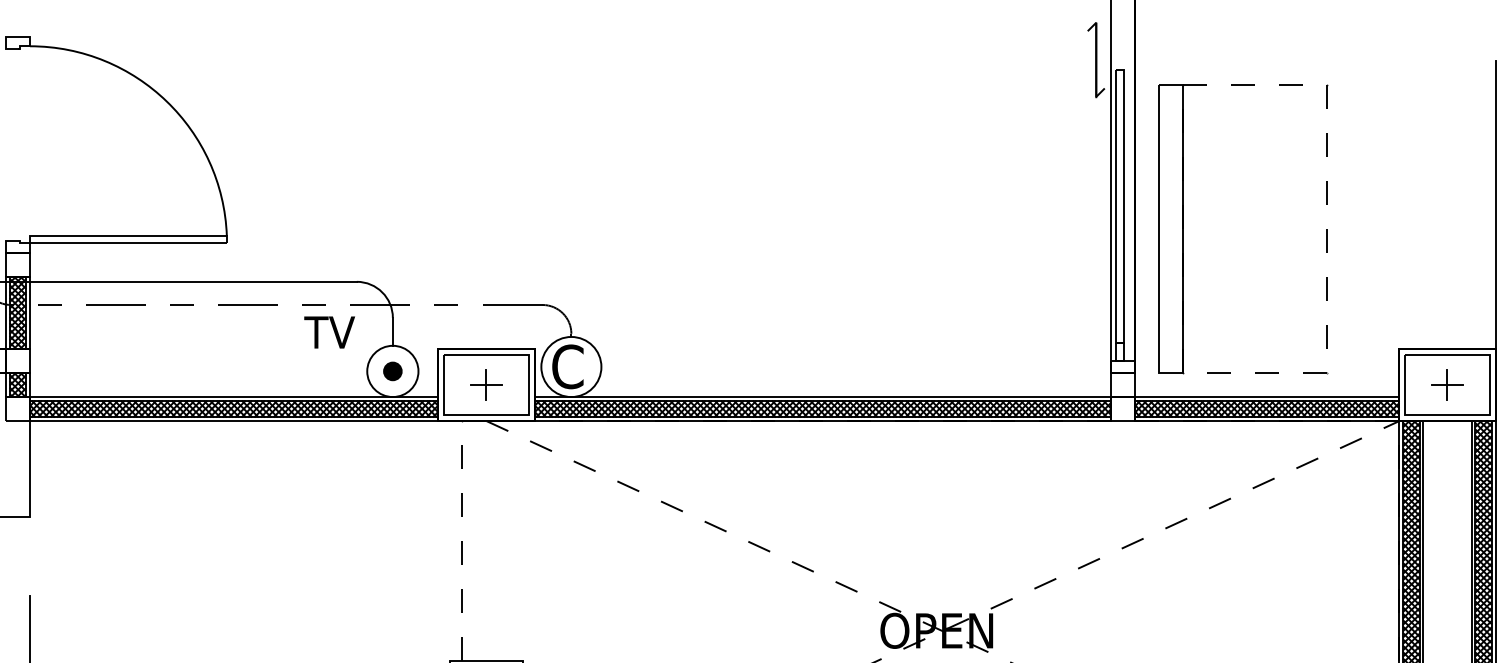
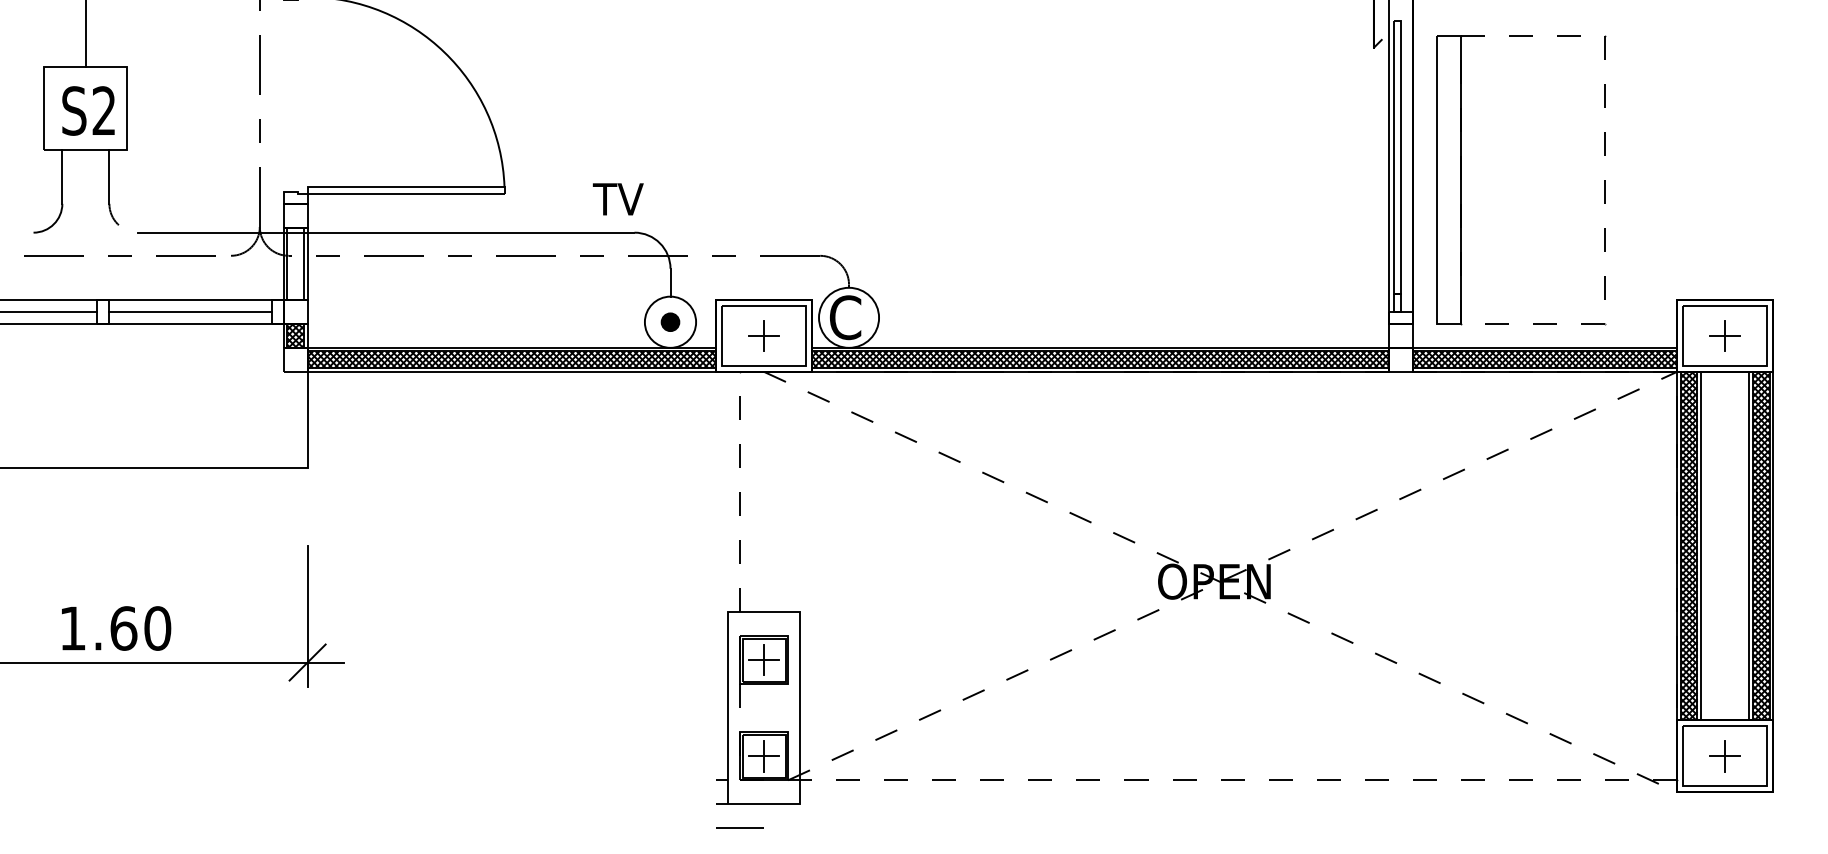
line: (1495, 204) -> (1773, 155), removed
hatch: (17, 312) -> (295, 263), removed
text: (328, 332) -> (617, 199), moved

